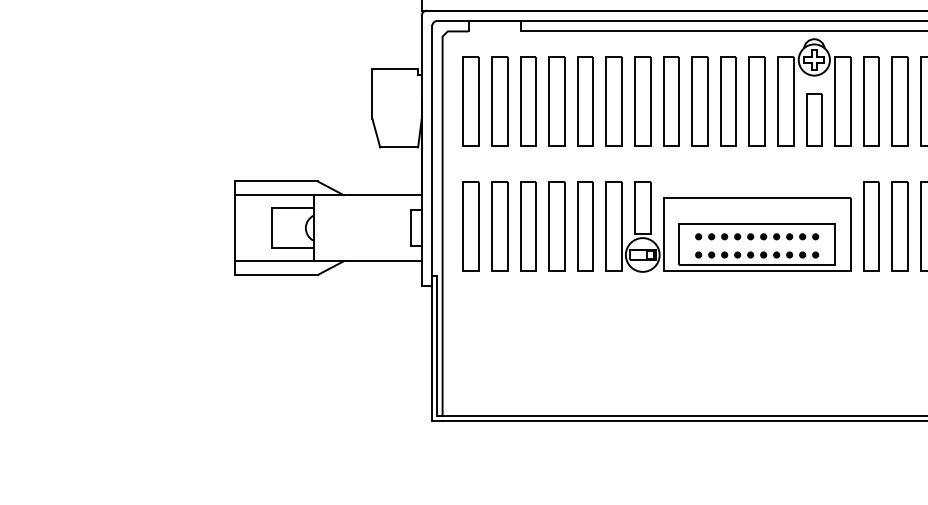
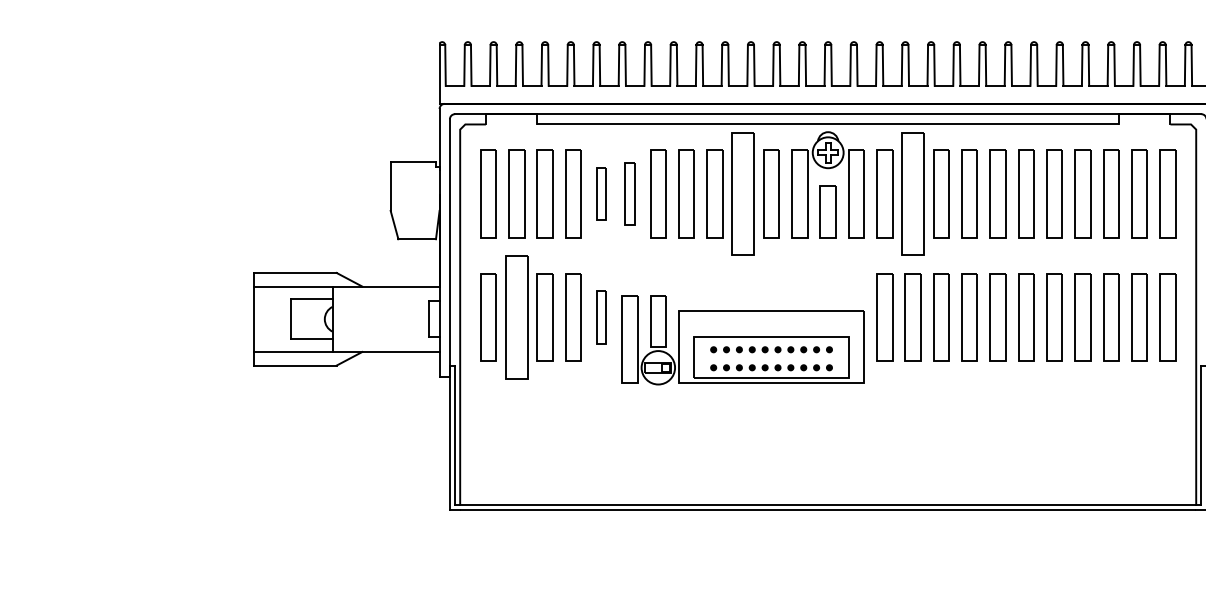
part: (585, 101) -> (601, 193), size x0.6
part: (613, 101) -> (629, 193), size x0.7
part: (728, 101) -> (743, 193), size x1.4
part: (899, 101) -> (912, 193), size x1.4
part: (499, 226) -> (516, 317), size x1.4
part: (585, 226) -> (601, 317), size x0.6
part: (727, 227) -> (742, 340), moved

